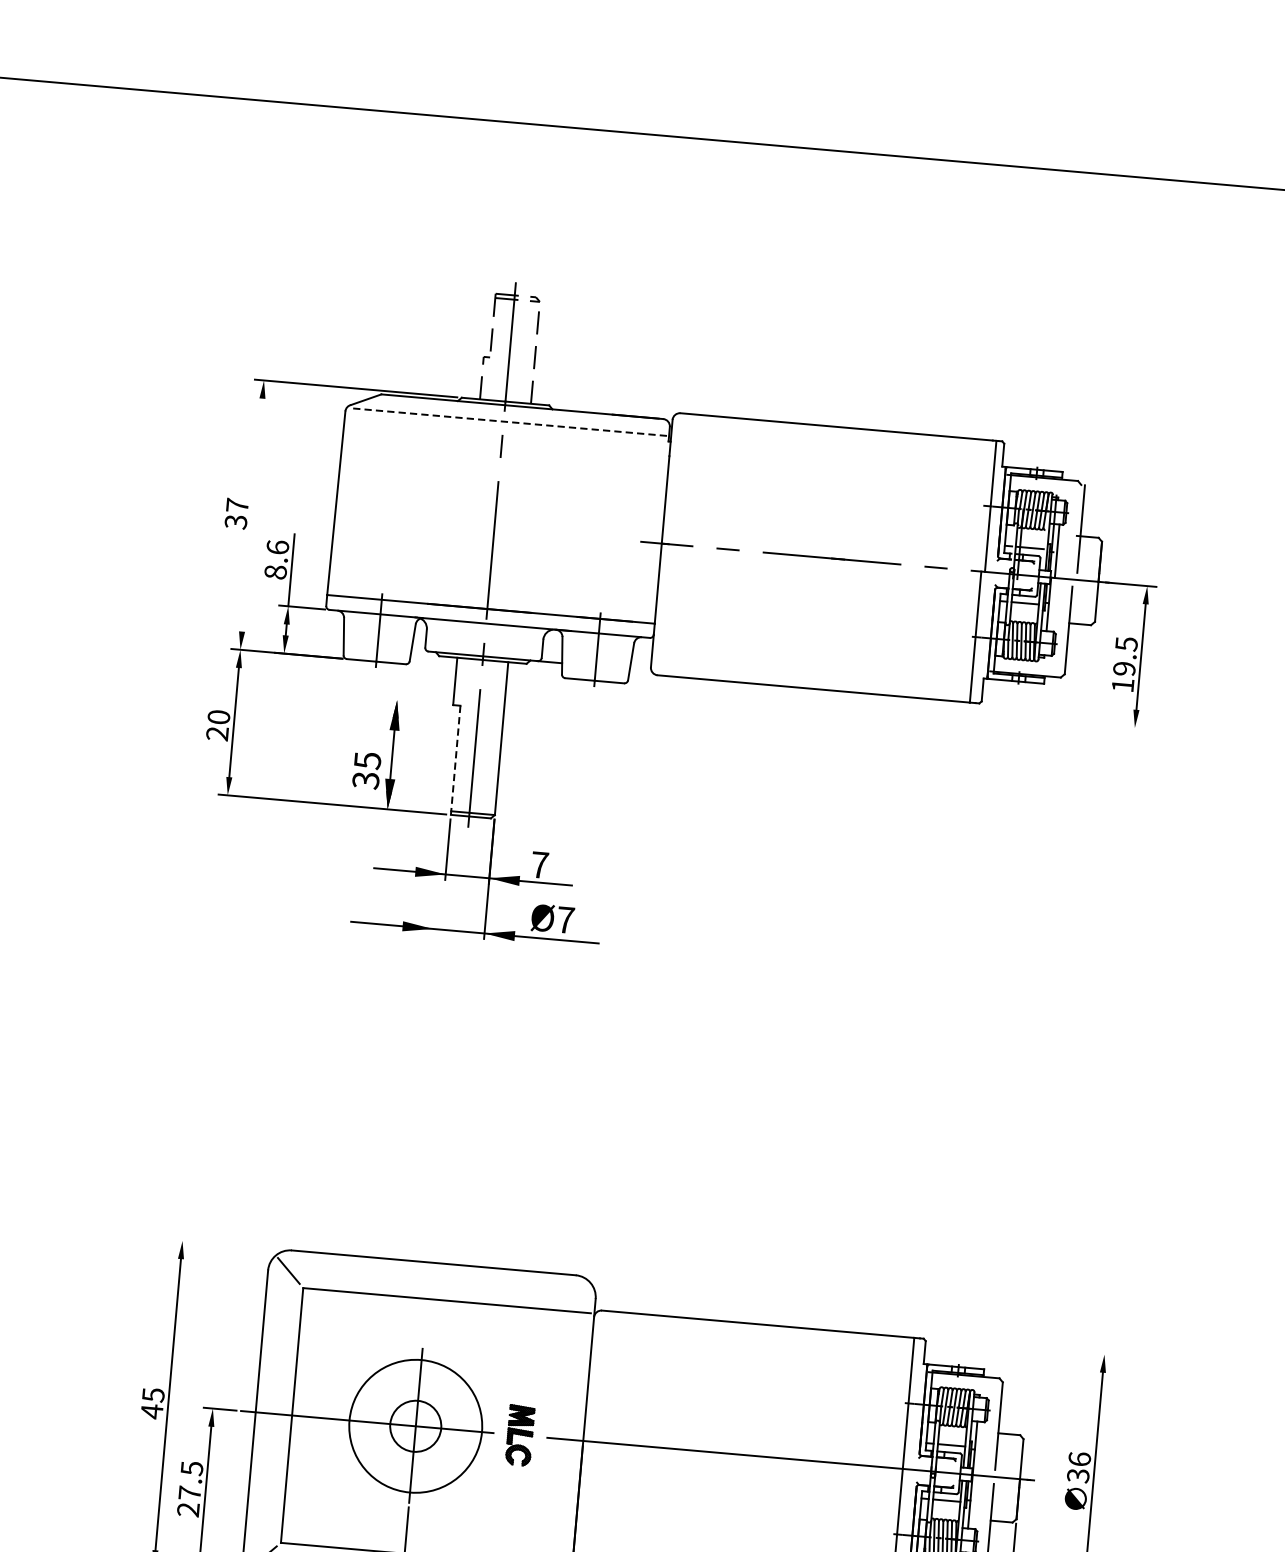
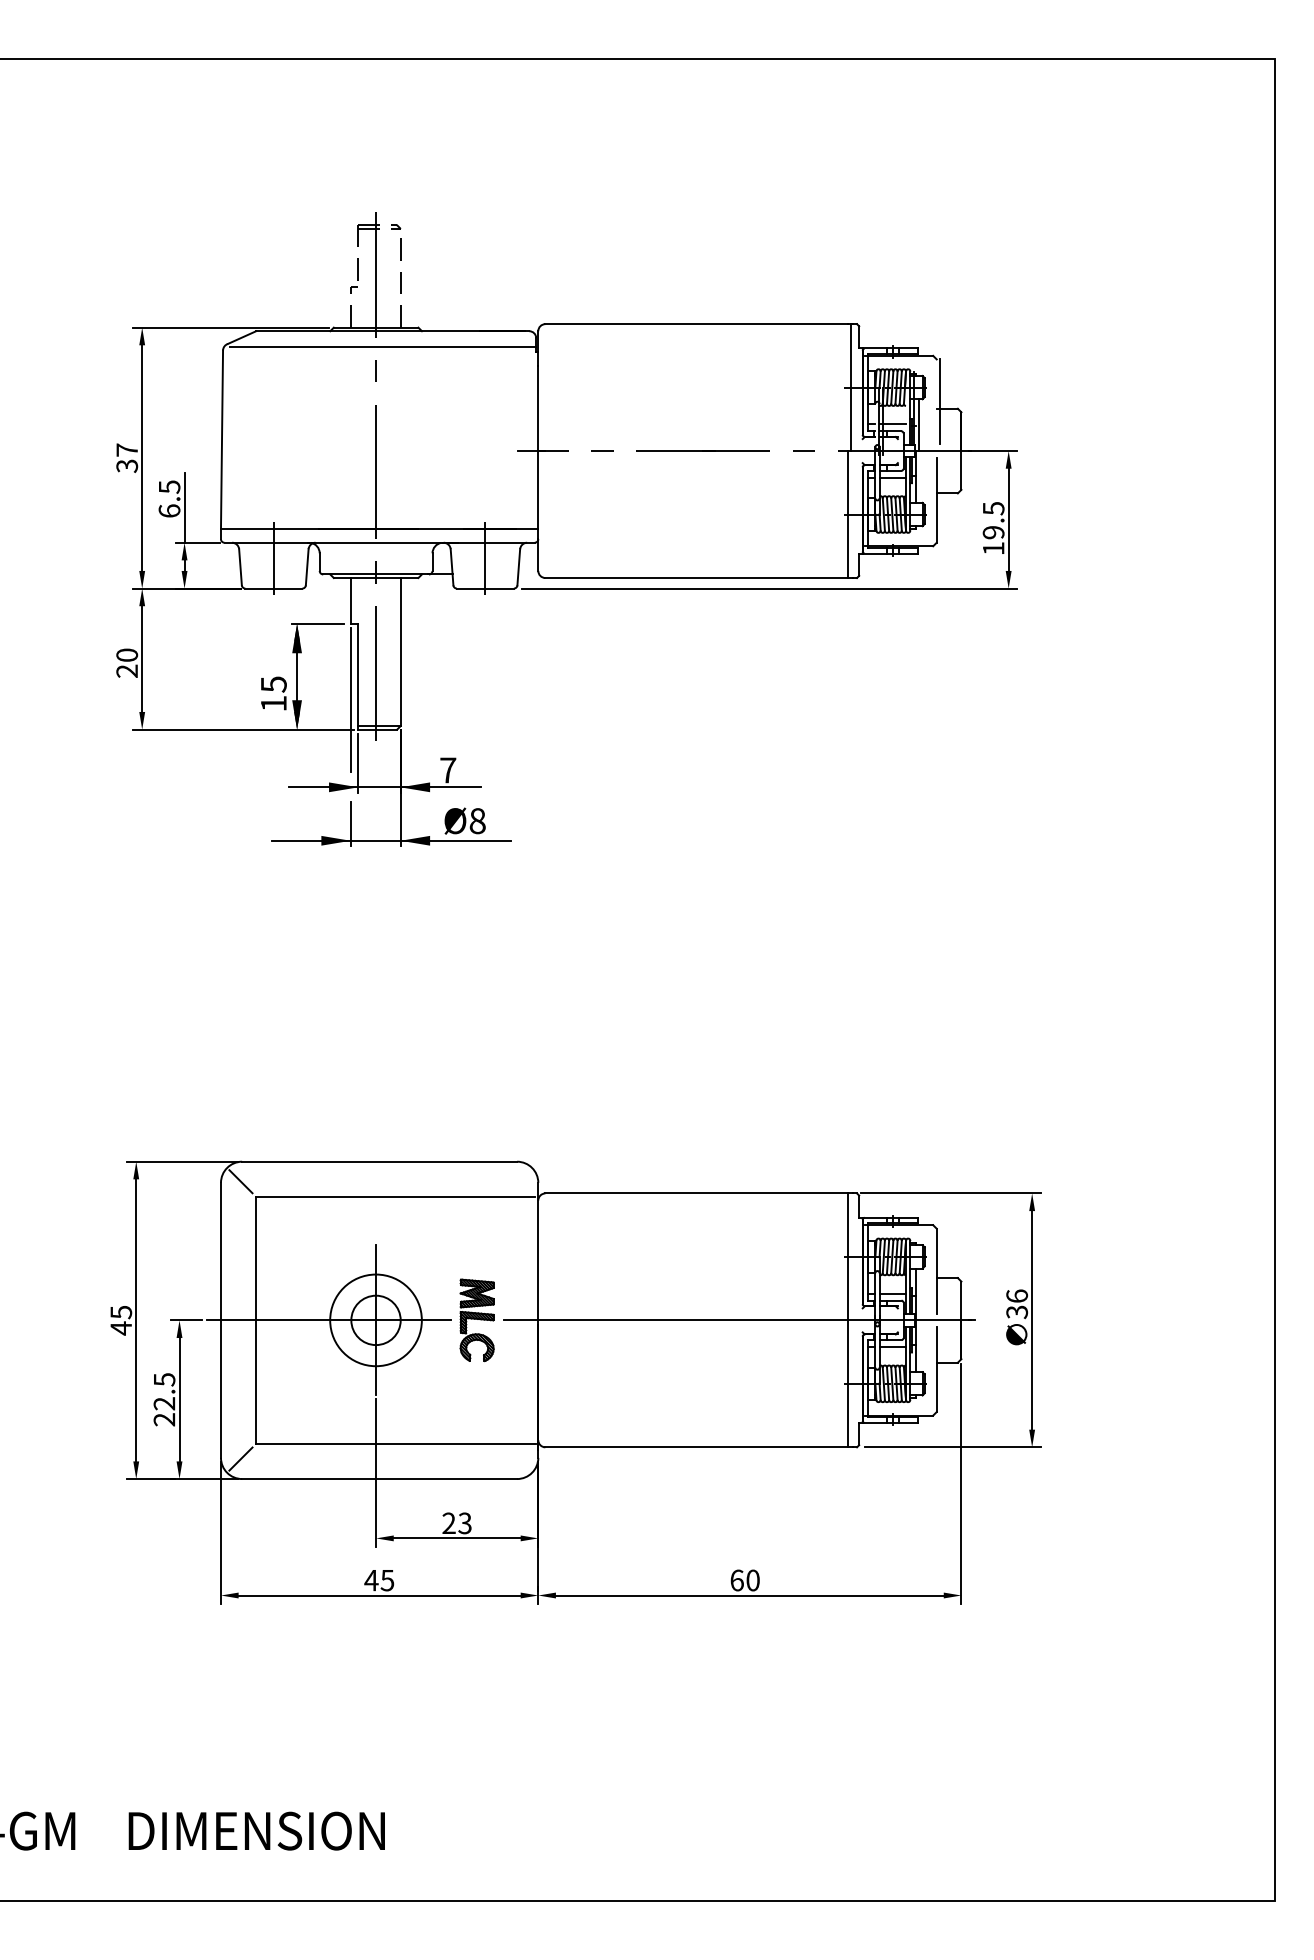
line: (511, 422) -> (383, 347), dashed -> solid
line: (252, 514) -> (142, 457), added
text: (276, 559) -> (169, 498), 8.6 -> 6.5
line: (418, 701) -> (317, 623), added
line: (888, 706) -> (769, 588), added
line: (455, 760) -> (358, 676), dashed -> solid
text: (365, 780) -> (273, 703), 35 -> 15
line: (445, 784) -> (350, 700), added
line: (434, 911) -> (350, 823), added
text: (565, 920) -> (477, 821), Ø7 -> Ø8
line: (230, 1244) -> (182, 1161), added
line: (1020, 1347) -> (950, 1193), added
circle: (415, 1426) -> (375, 1320), size x0.71
part: (519, 1435) -> (476, 1320), size x1.43
text: (189, 1493) -> (164, 1403), 27.5 -> 22.5

